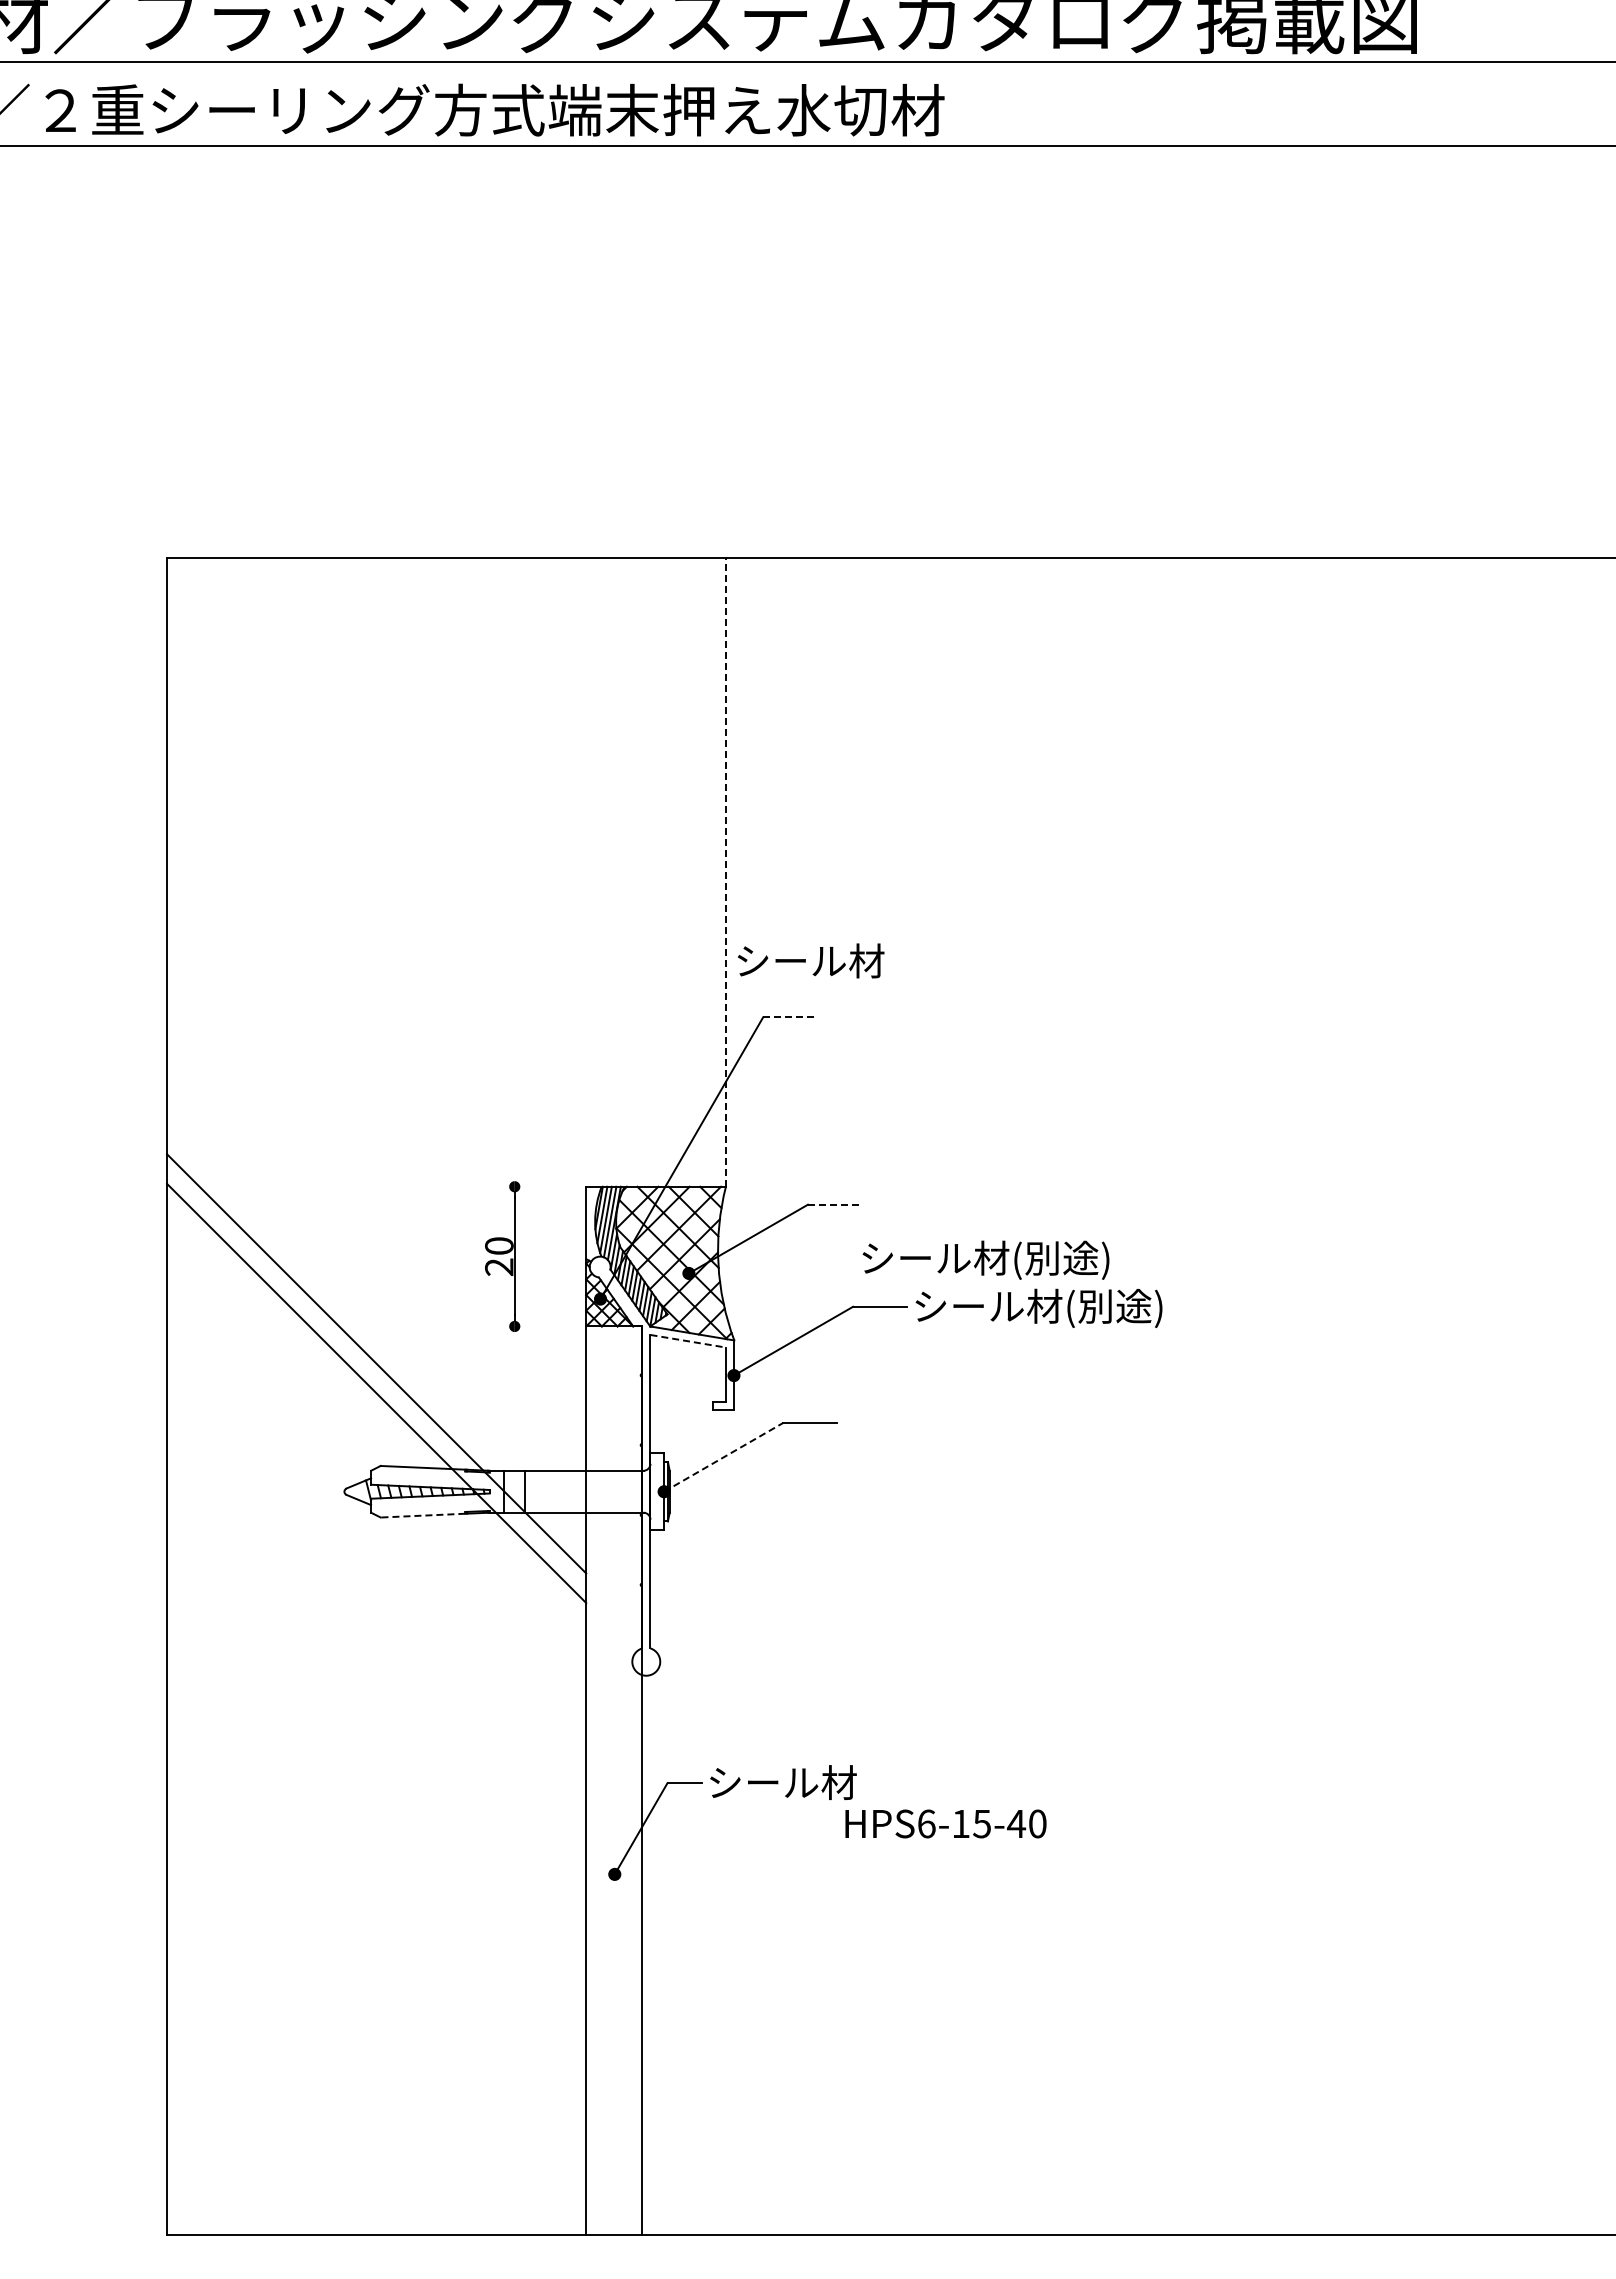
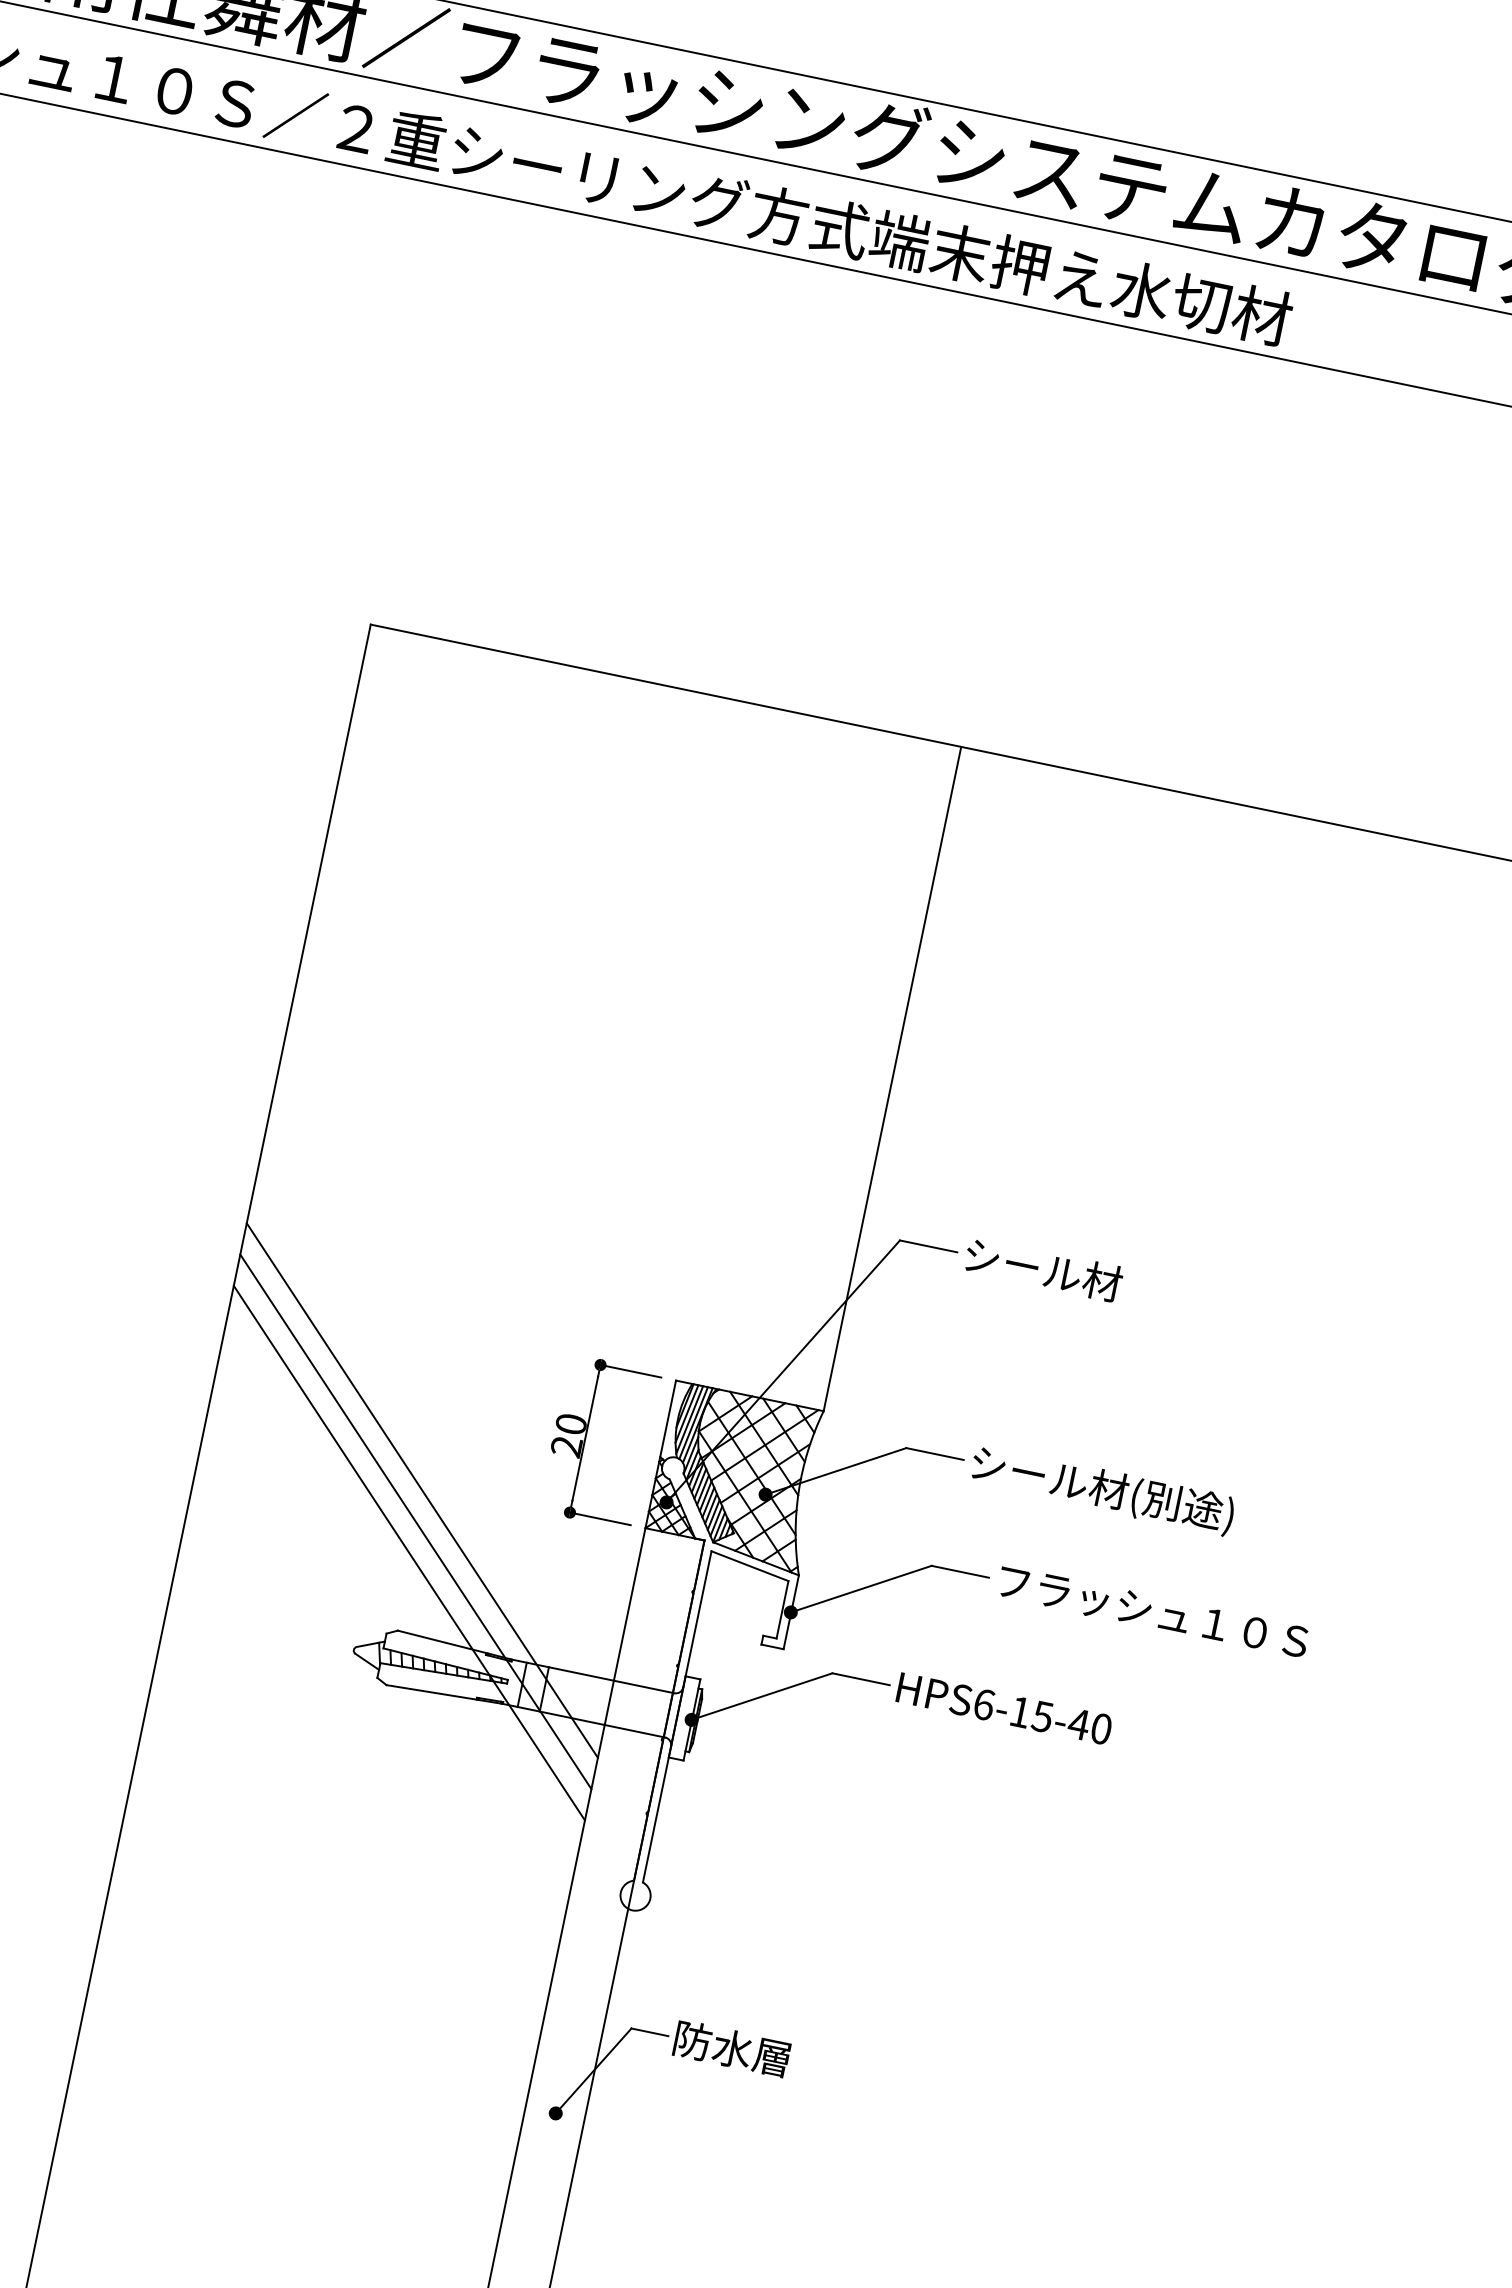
line: (725, 871) -> (892, 1077), dashed -> solid
text: (810, 960) -> (1043, 1269), moved
line: (790, 1017) -> (928, 1246), dashed -> solid
line: (543, 1186) -> (630, 1370), added
line: (835, 1204) -> (935, 1453), dashed -> solid
text: (985, 1259) -> (1102, 1489), moved
text: (1061, 1308) -> (1151, 1613), シール材(別途) -> フラッシュ１０Ｓ
line: (543, 1326) -> (600, 1518), added
line: (376, 1333) -> (422, 1489), added
line: (688, 1341) -> (750, 1566), dashed -> solid
line: (723, 1457) -> (761, 1696), dashed -> solid
line: (422, 1515) -> (431, 1692), dashed -> solid
text: (782, 1782) -> (753, 2053), シール材 -> 防水層
text: (945, 1823) -> (1004, 1708), moved

